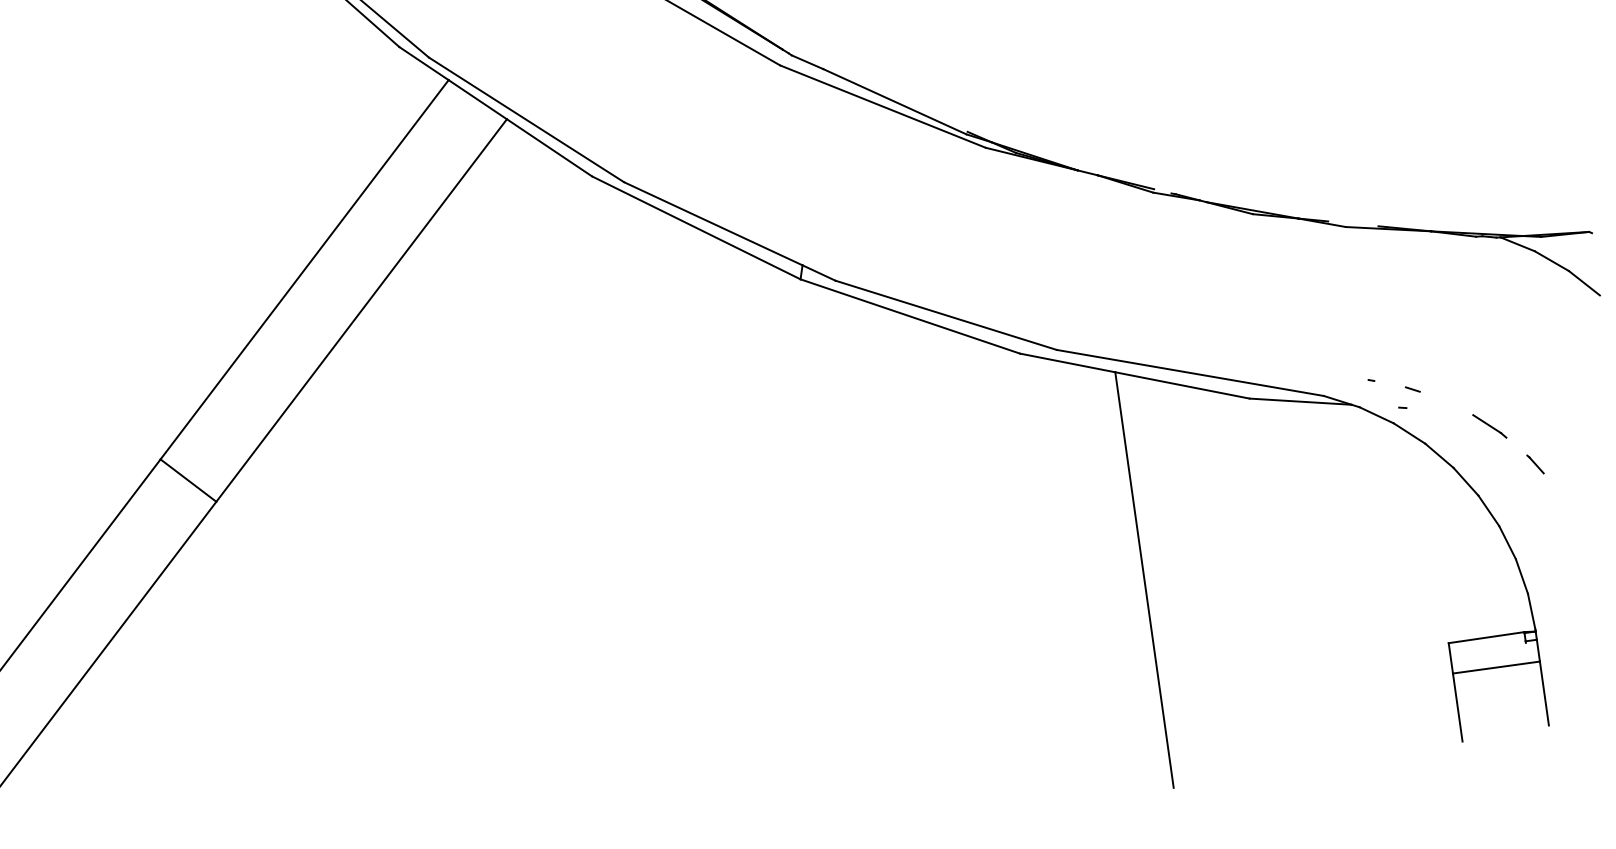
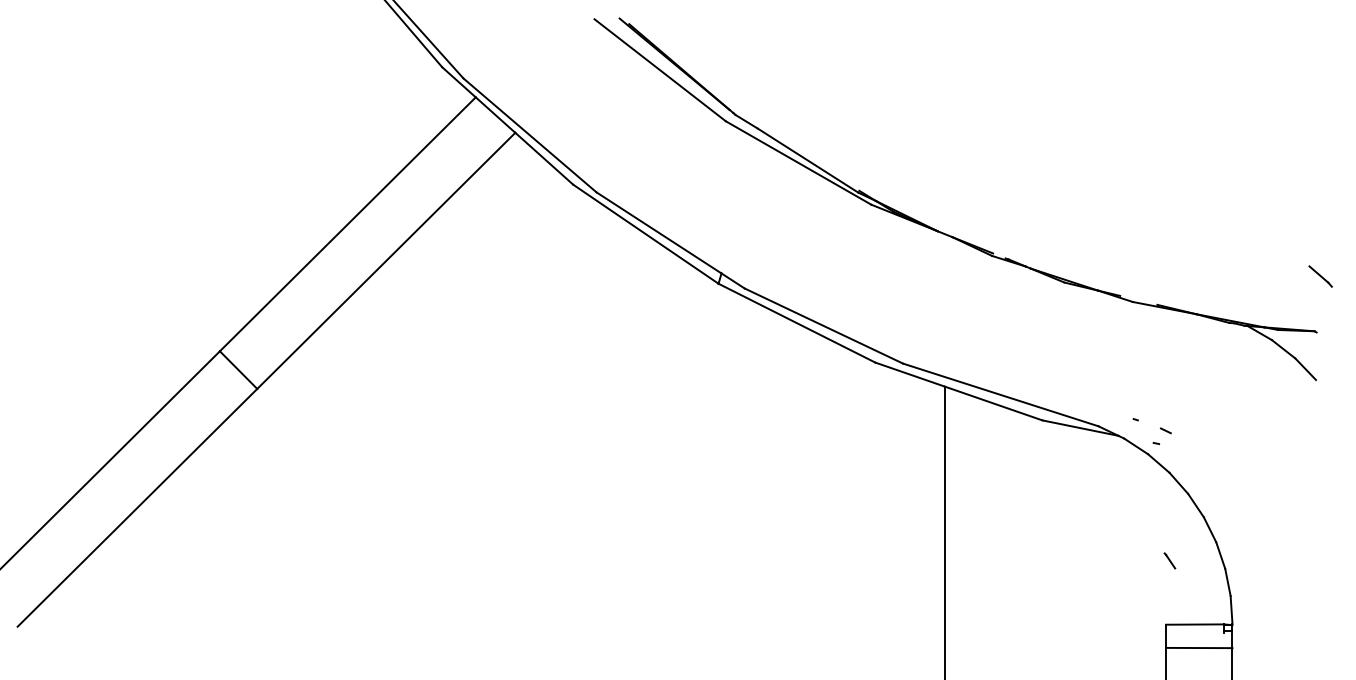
line: (1489, 426) -> (1320, 276), moved
line: (1534, 463) -> (1169, 560), moved

